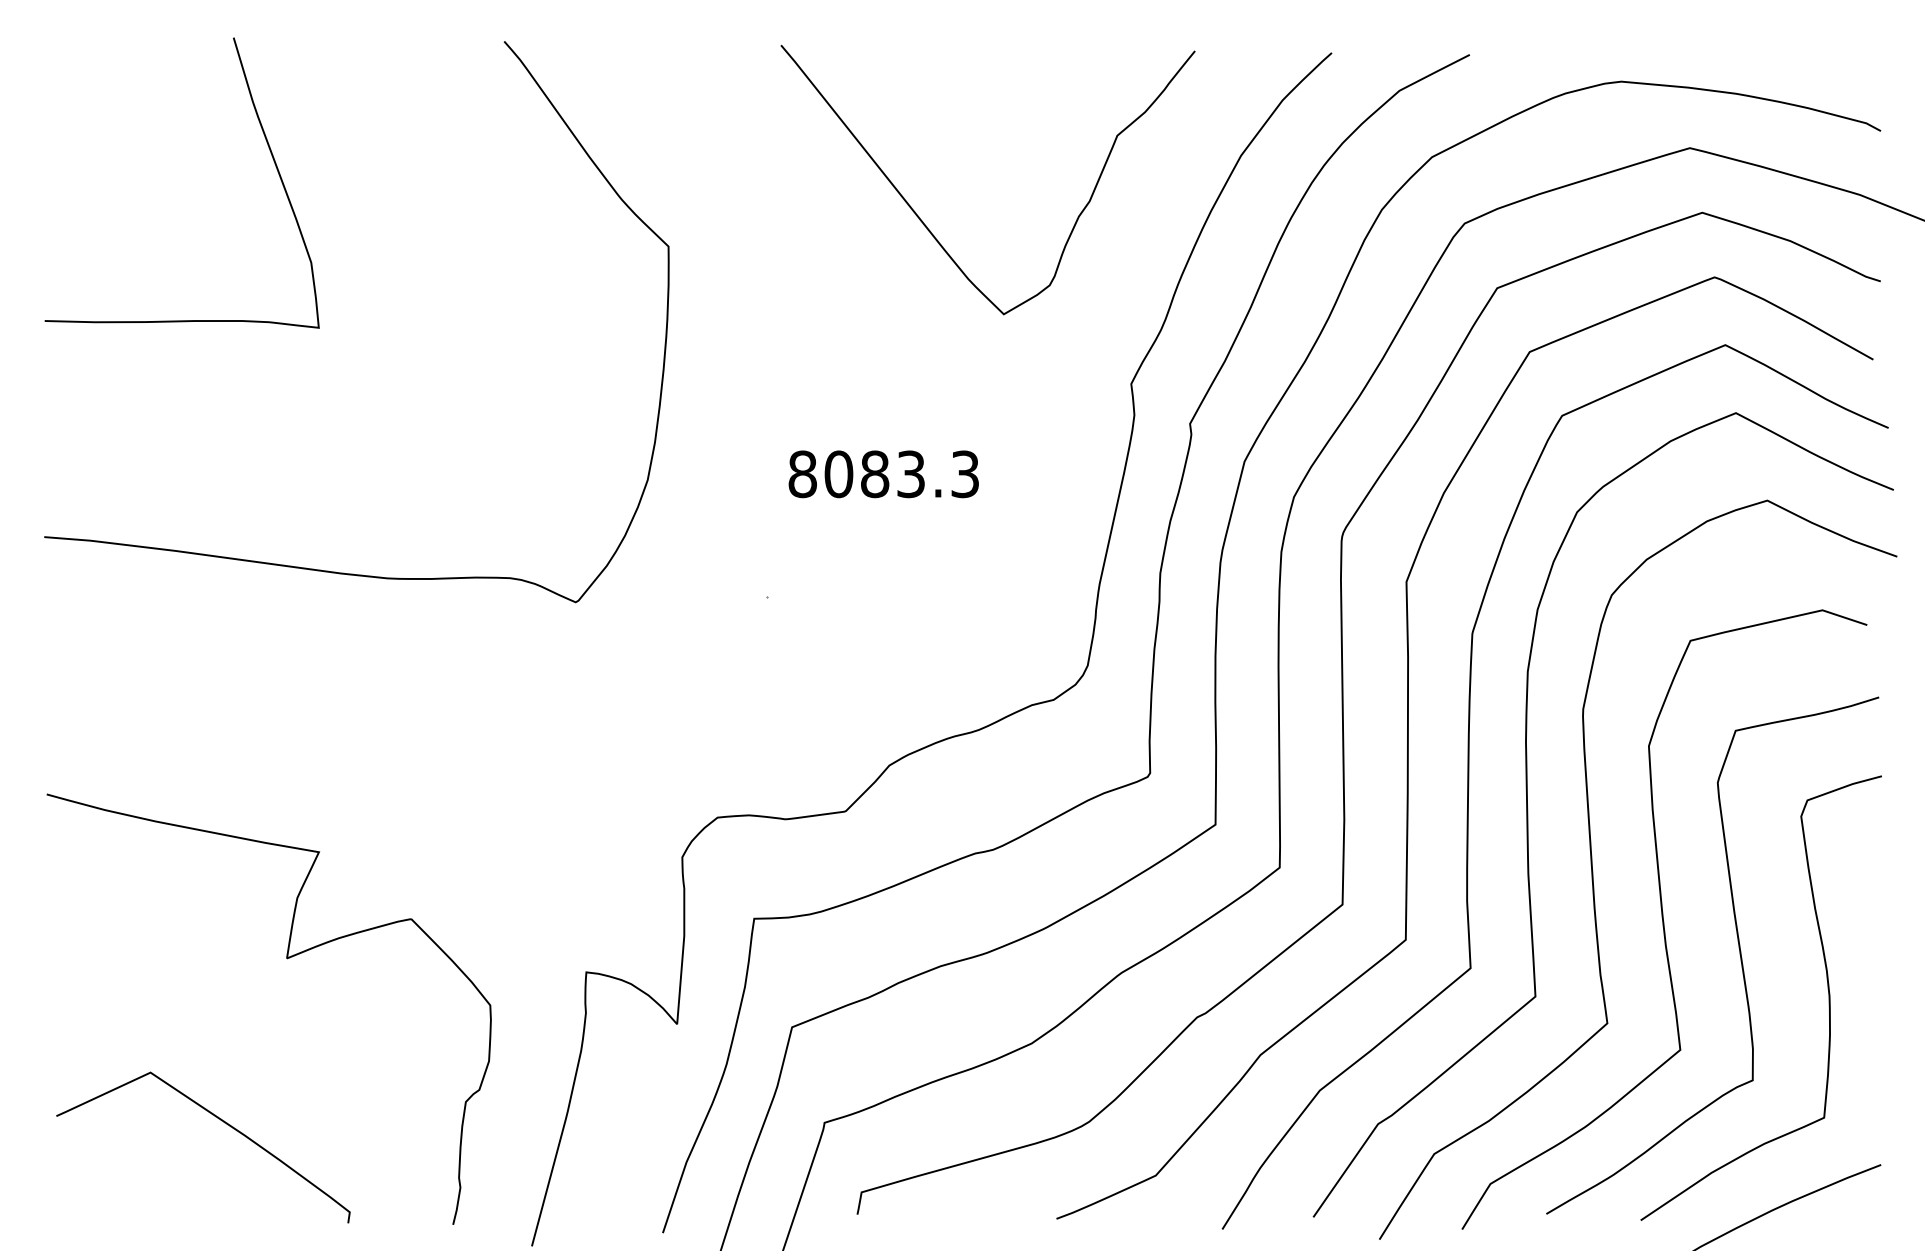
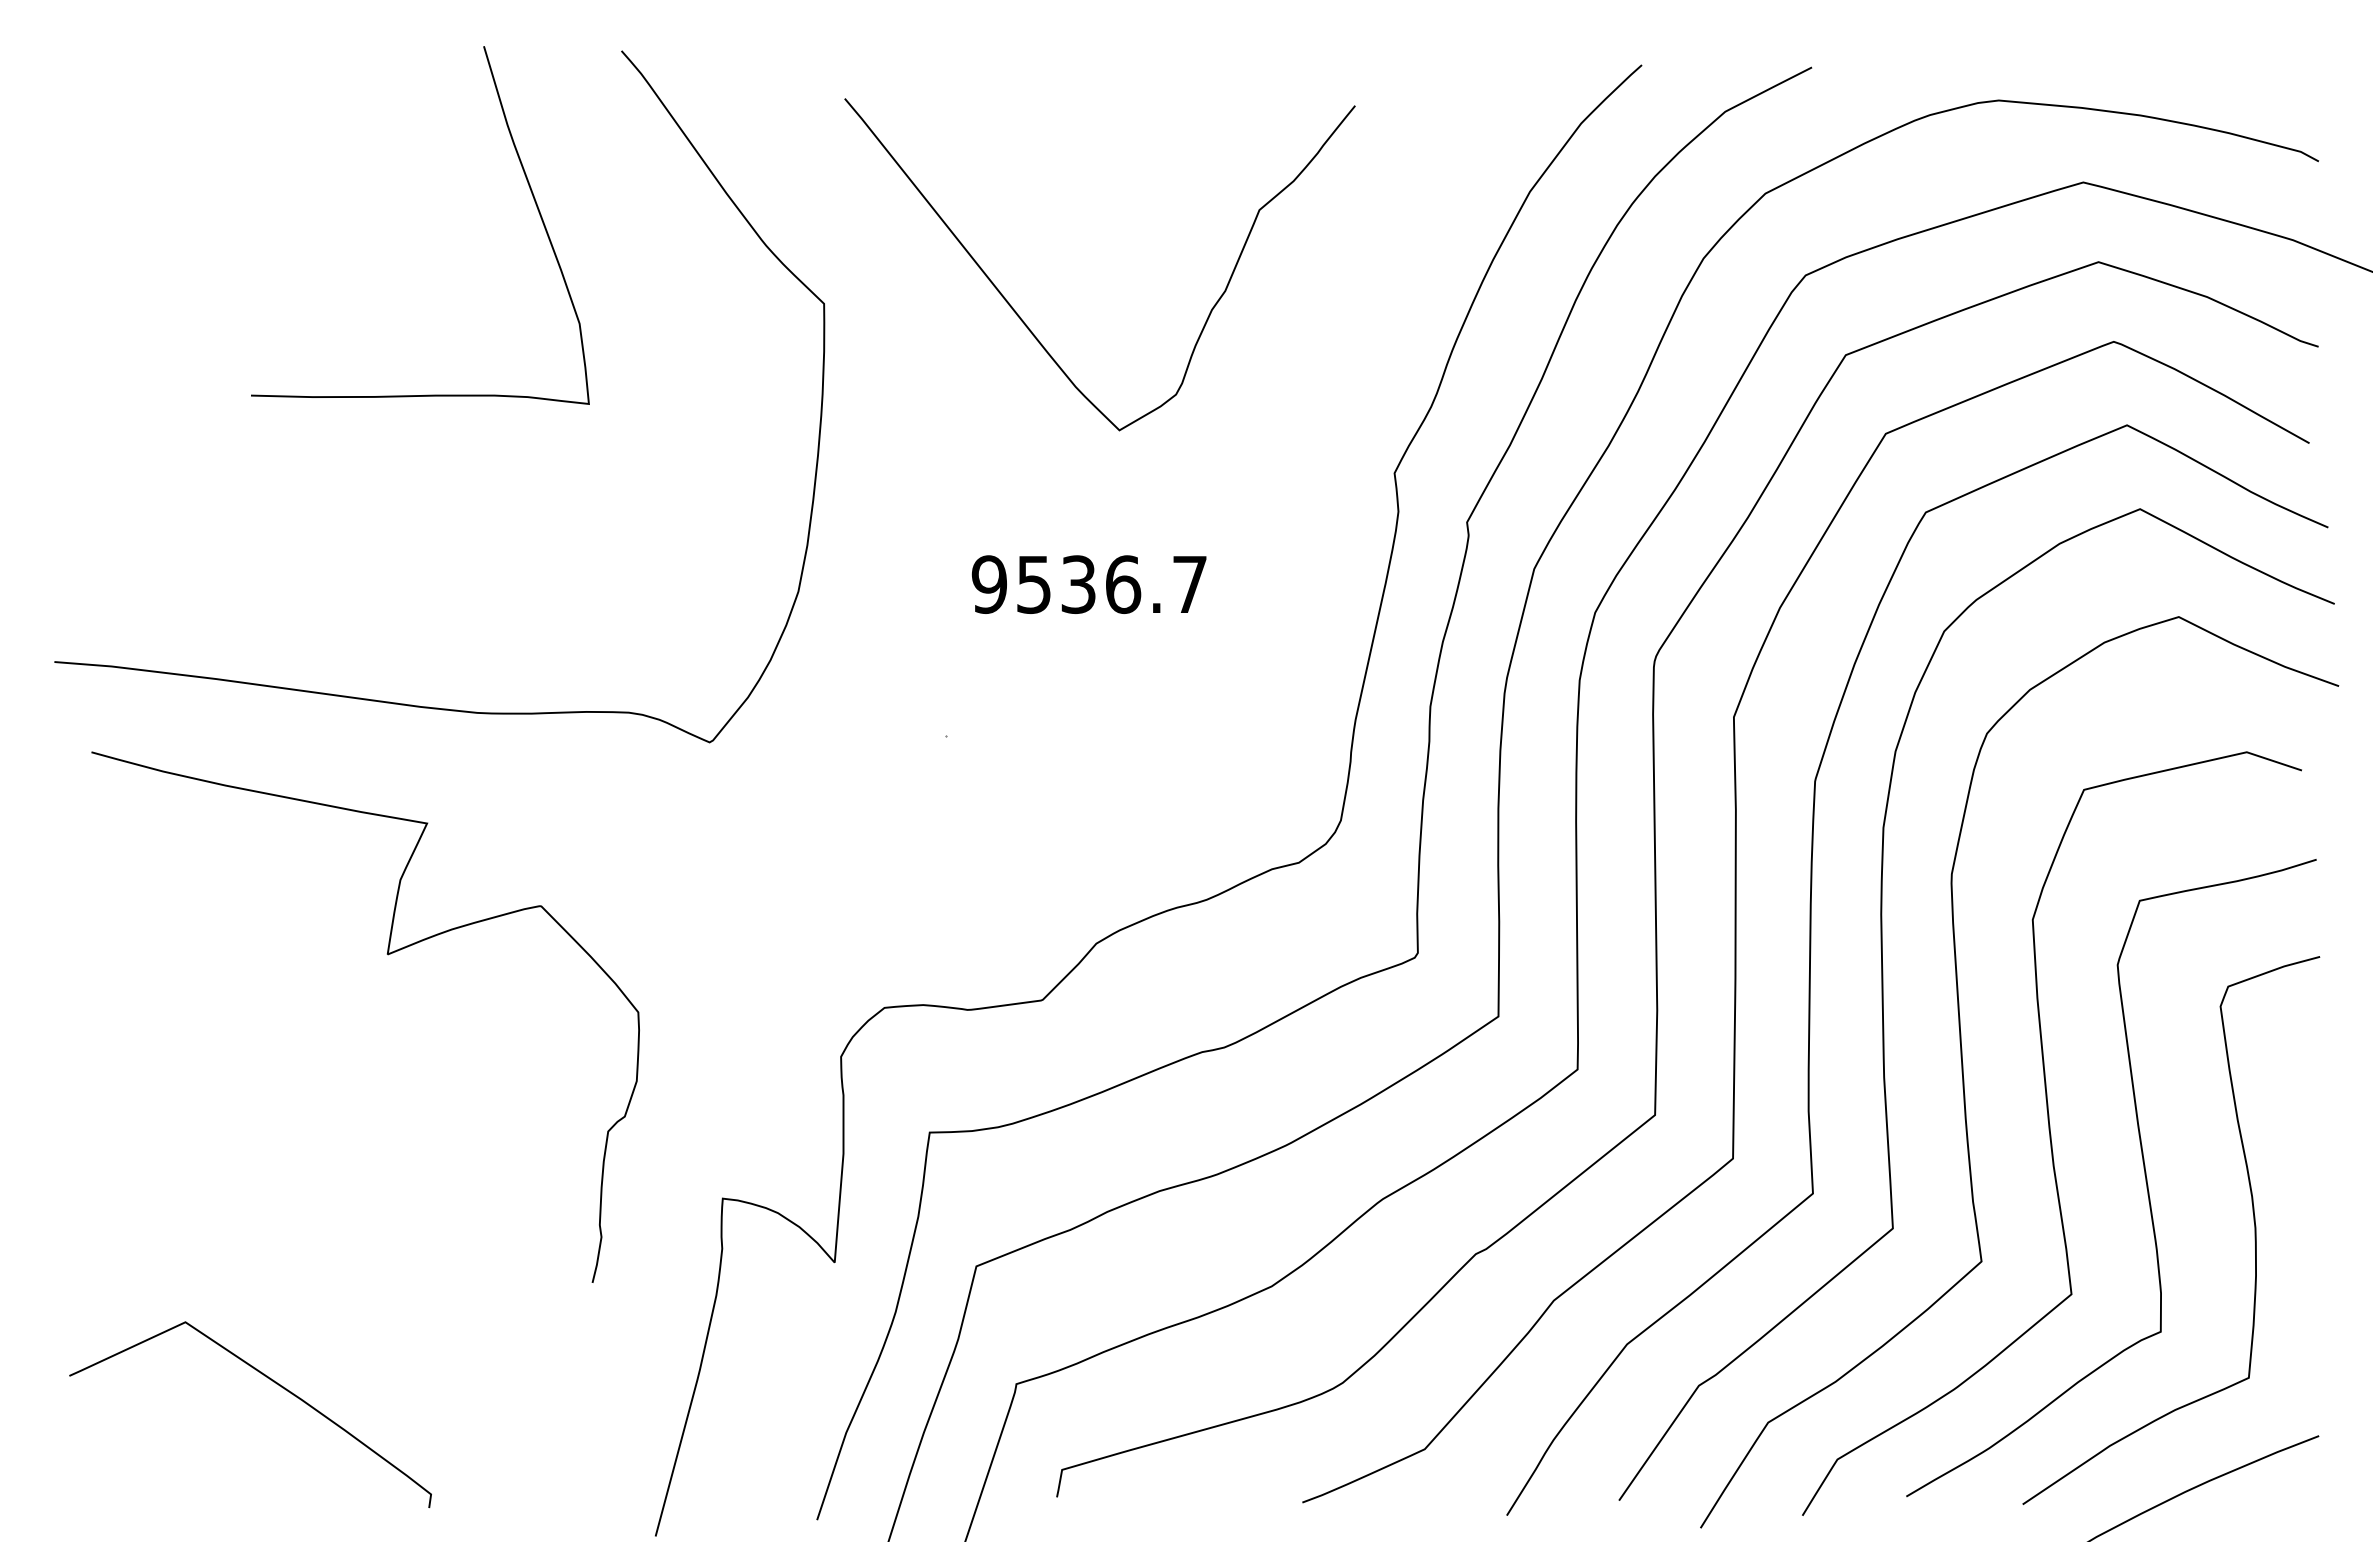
curve: (269, 148) -> (527, 183), moved
curve: (926, 226) -> (1024, 321), moved
text: (883, 474) -> (1088, 584), 8083.3 -> 9536.7
curve: (287, 959) -> (388, 955), moved

